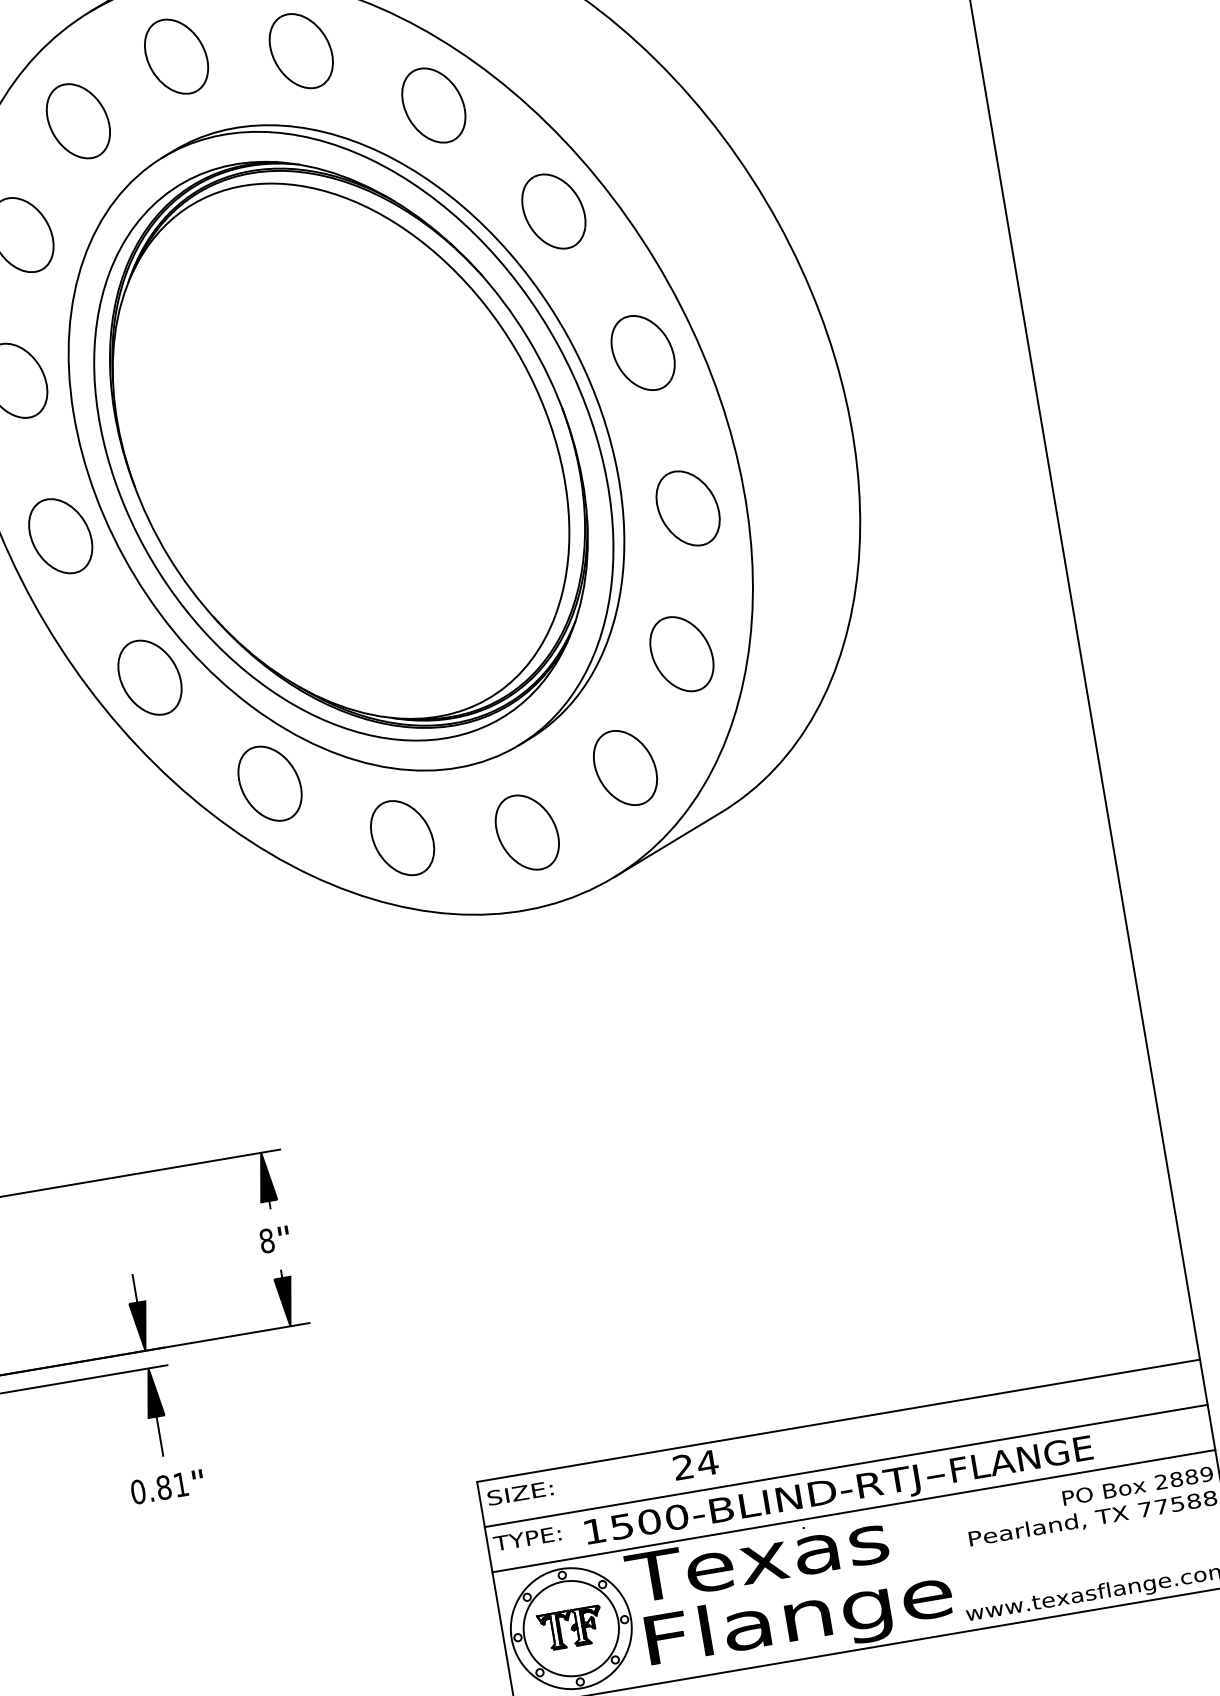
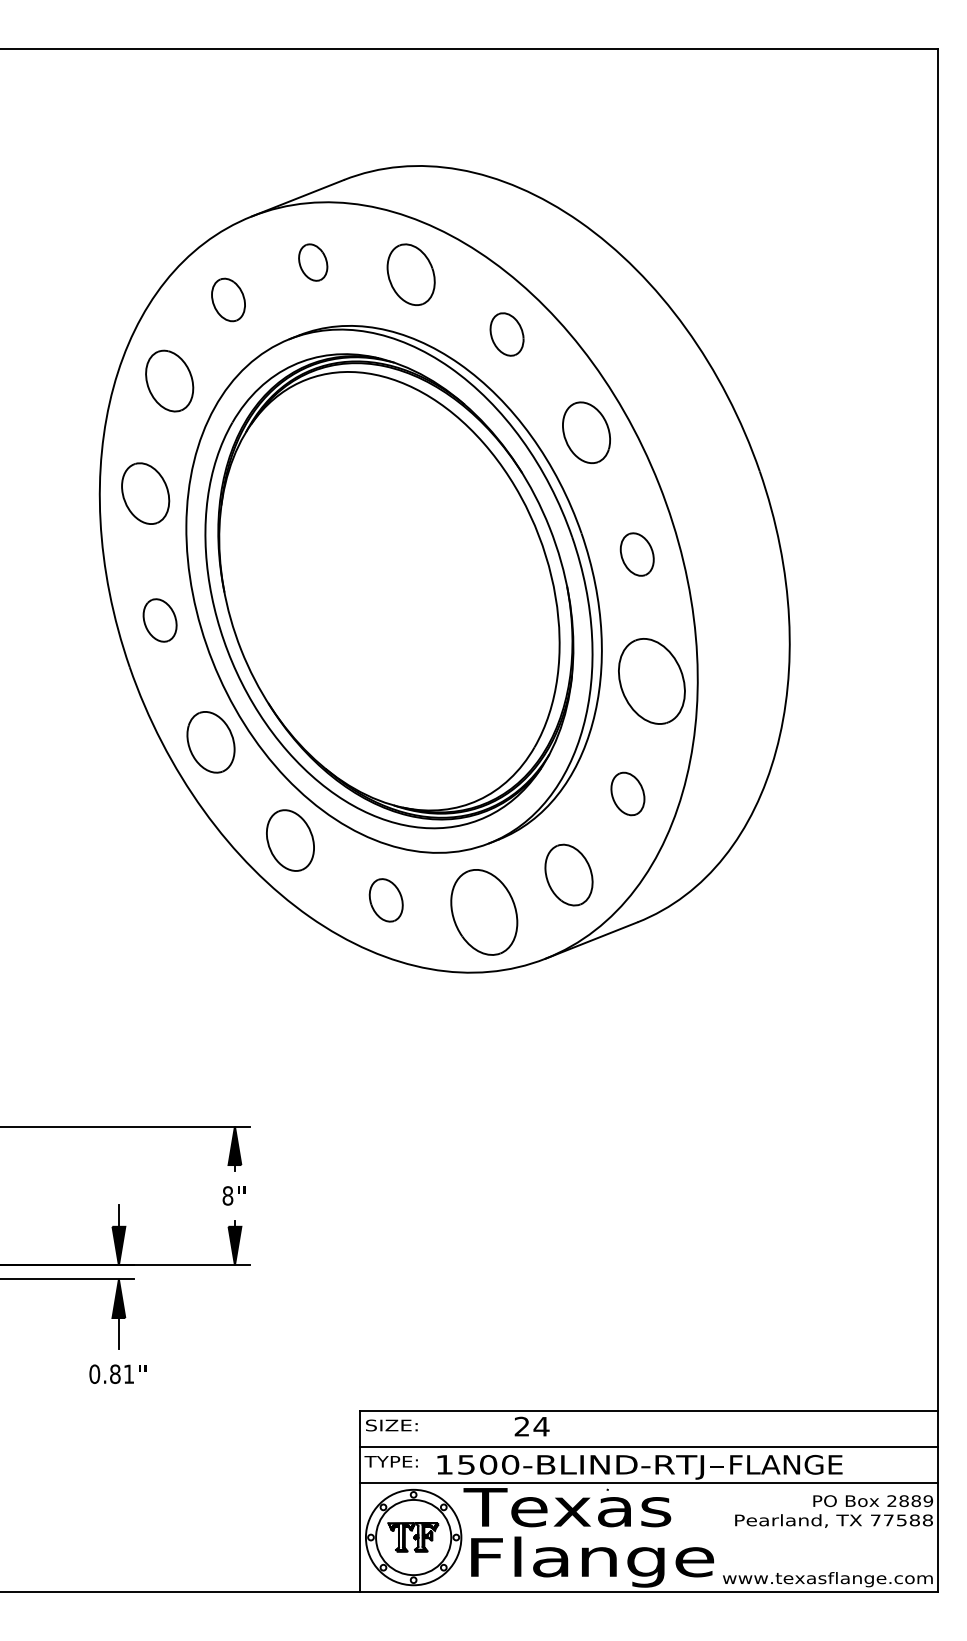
part: (175, 56) -> (312, 262), size x0.6
part: (433, 105) -> (506, 334), size x0.7
part: (78, 120) -> (228, 299), size x0.7
part: (642, 353) -> (636, 554), size x0.7
part: (687, 508) -> (651, 681), size x1.4
part: (59, 536) -> (159, 620), size x0.7
part: (681, 653) -> (627, 793), size x0.7
part: (526, 832) -> (483, 912), size x1.4
part: (401, 838) -> (385, 900), size x0.7

